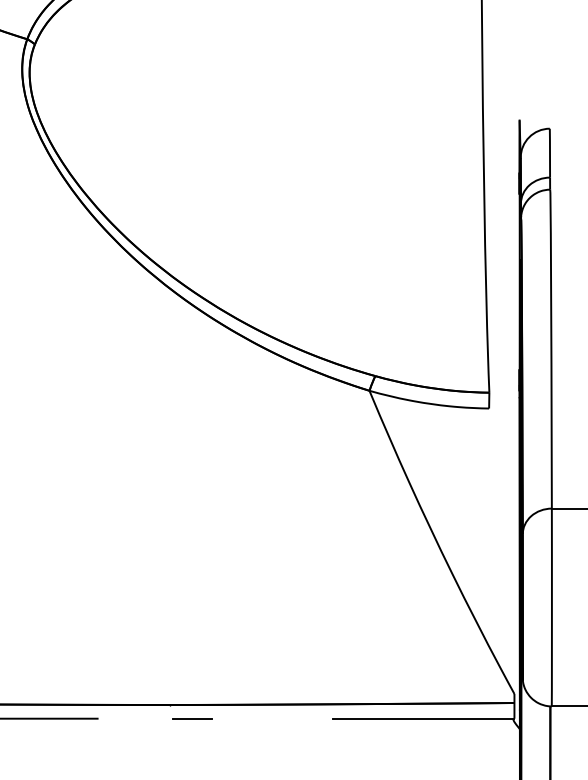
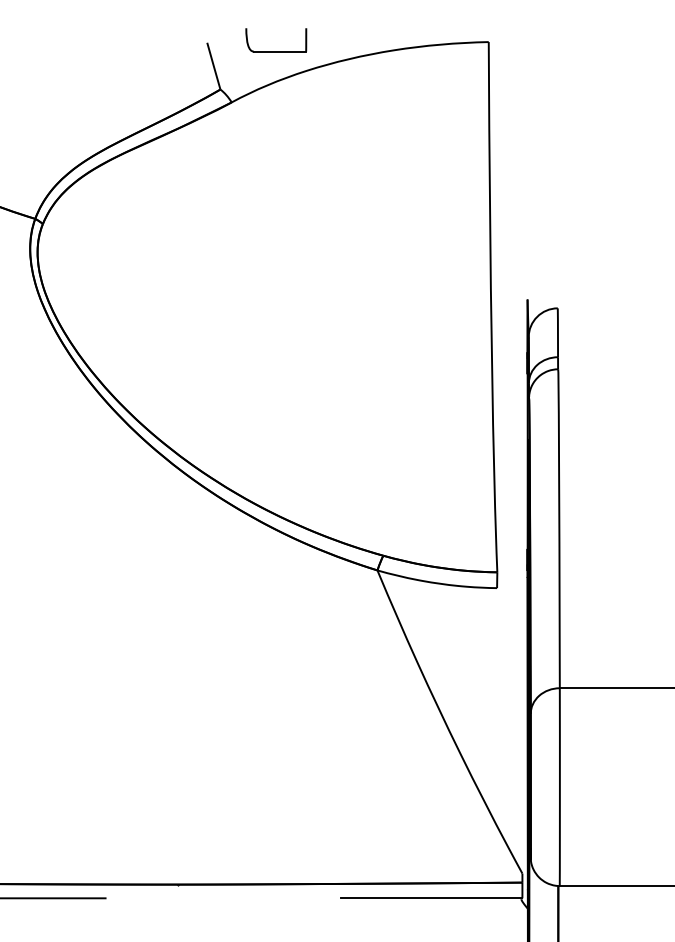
line: (192, 718) -> (200, 898), removed

